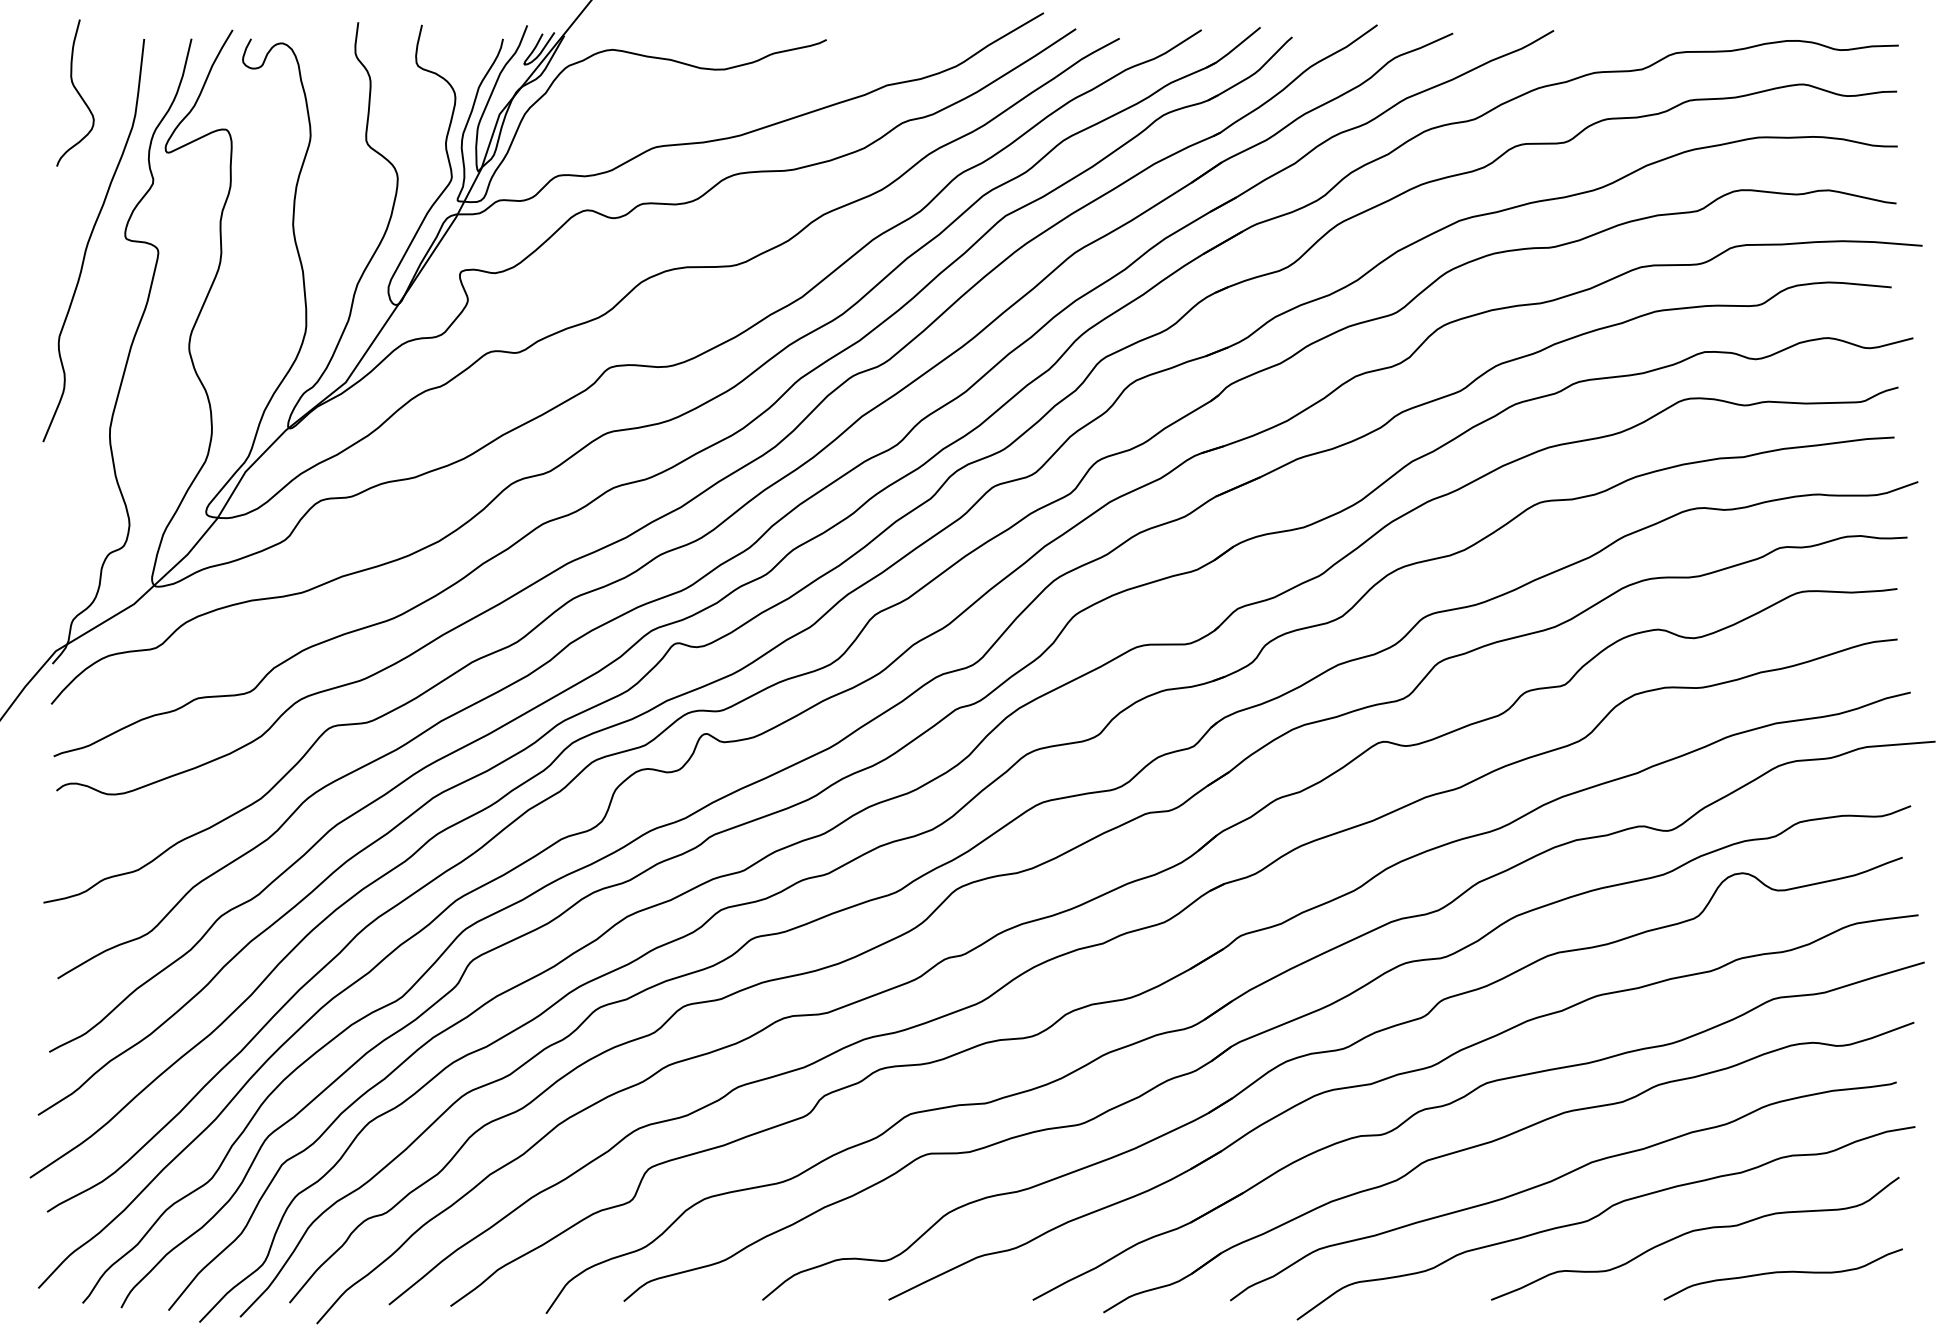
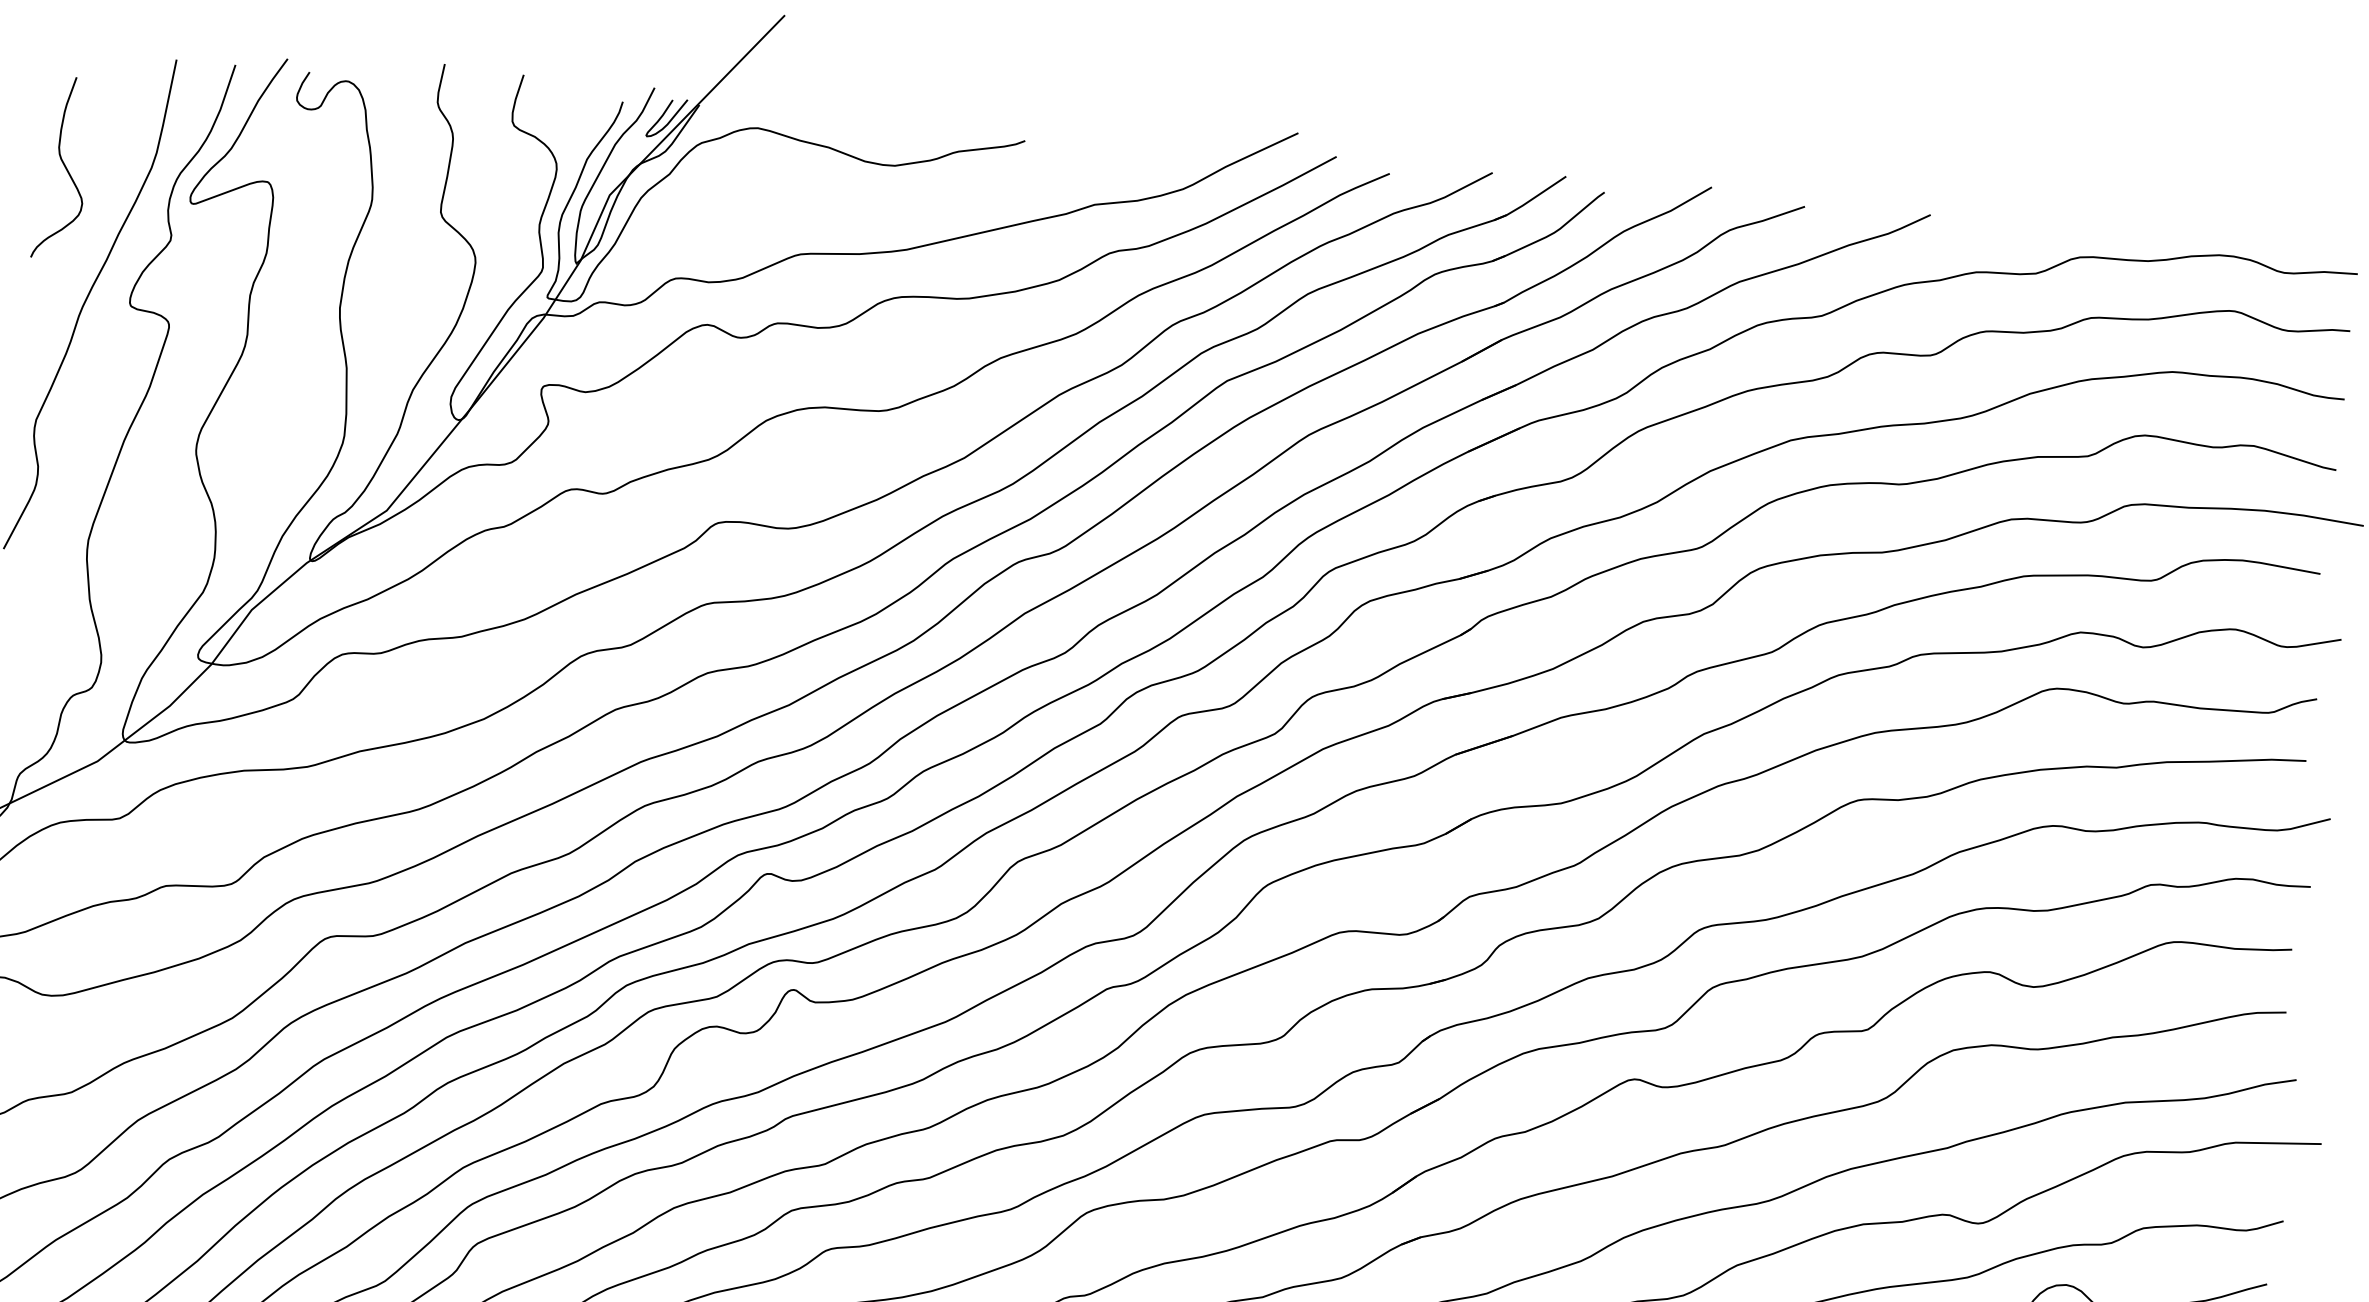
curve: (76, 91) -> (63, 166), moved

